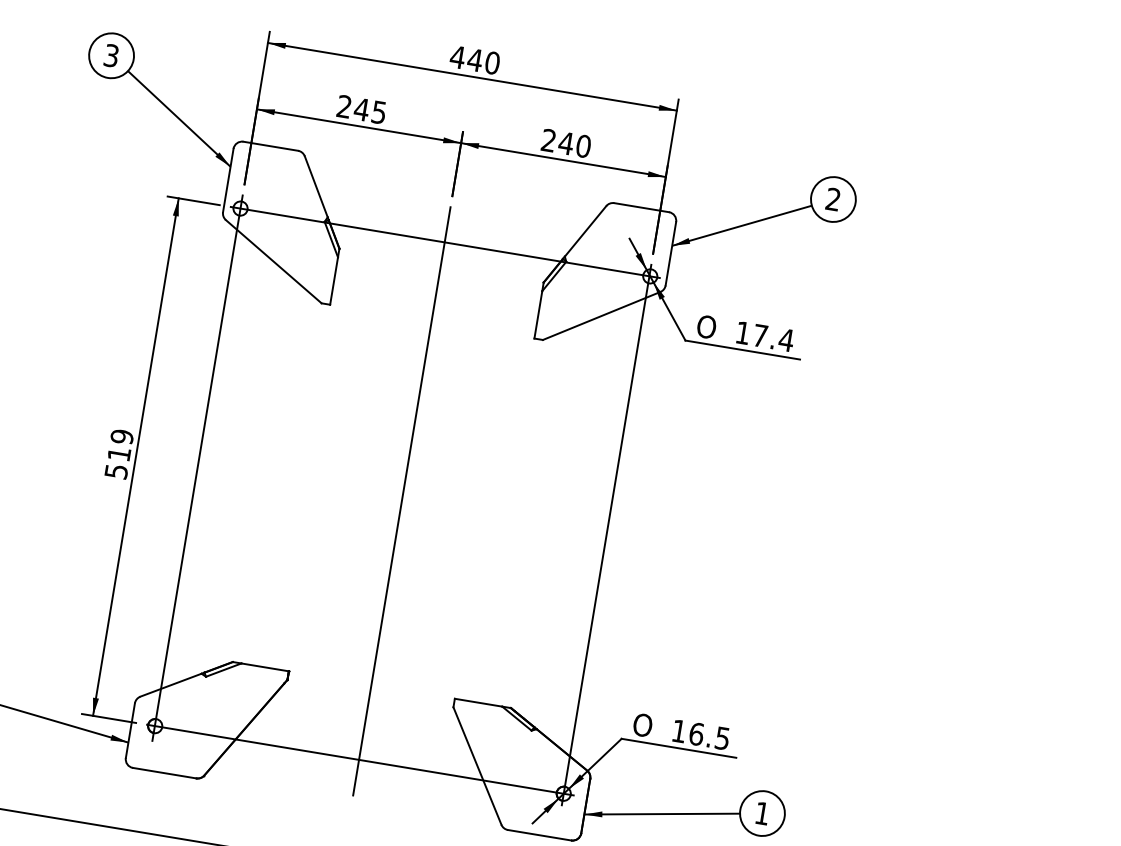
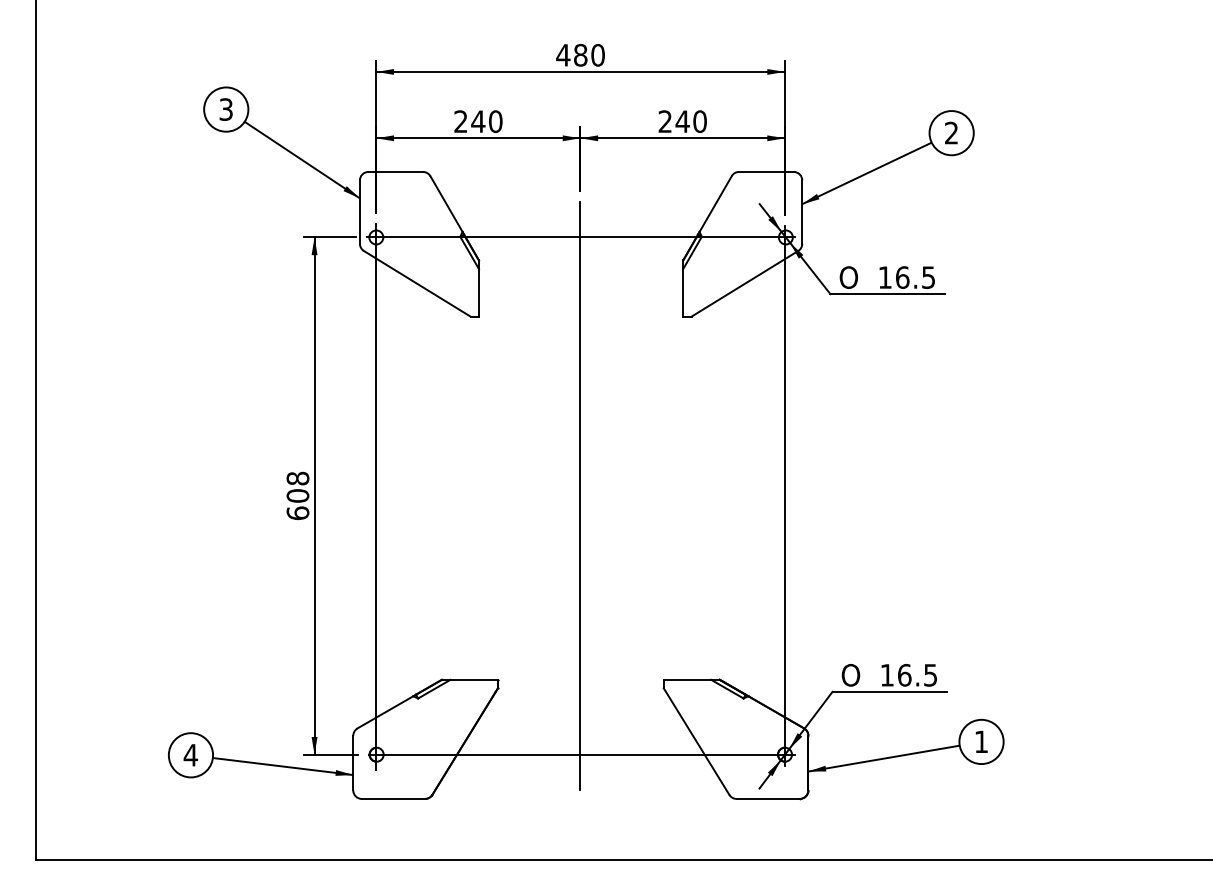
text: (475, 59) -> (580, 54), 440 -> 480
text: (378, 112) -> (495, 121), 245 -> 240
text: (773, 337) -> (915, 277), 17.4 -> 16.5
text: (118, 453) -> (297, 495), 519 -> 608

